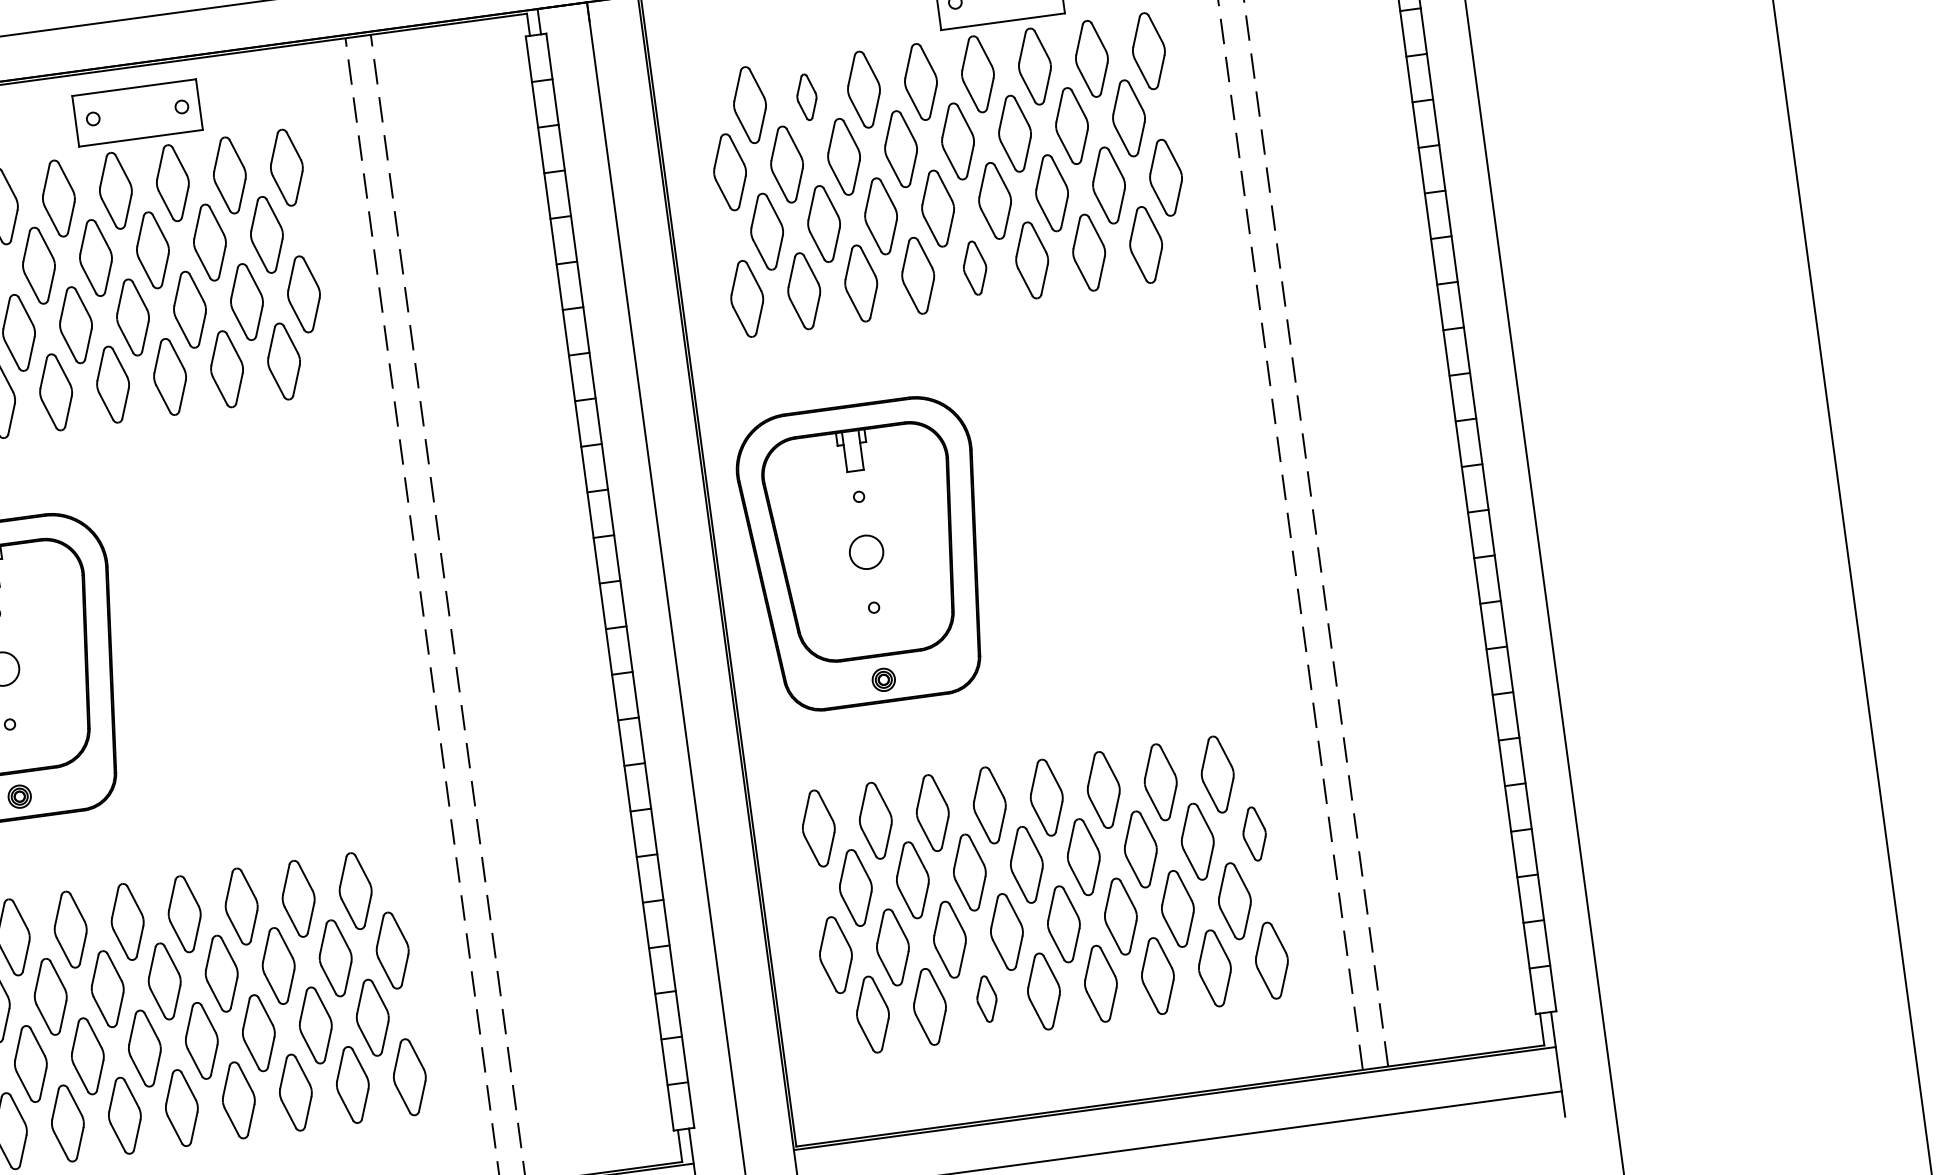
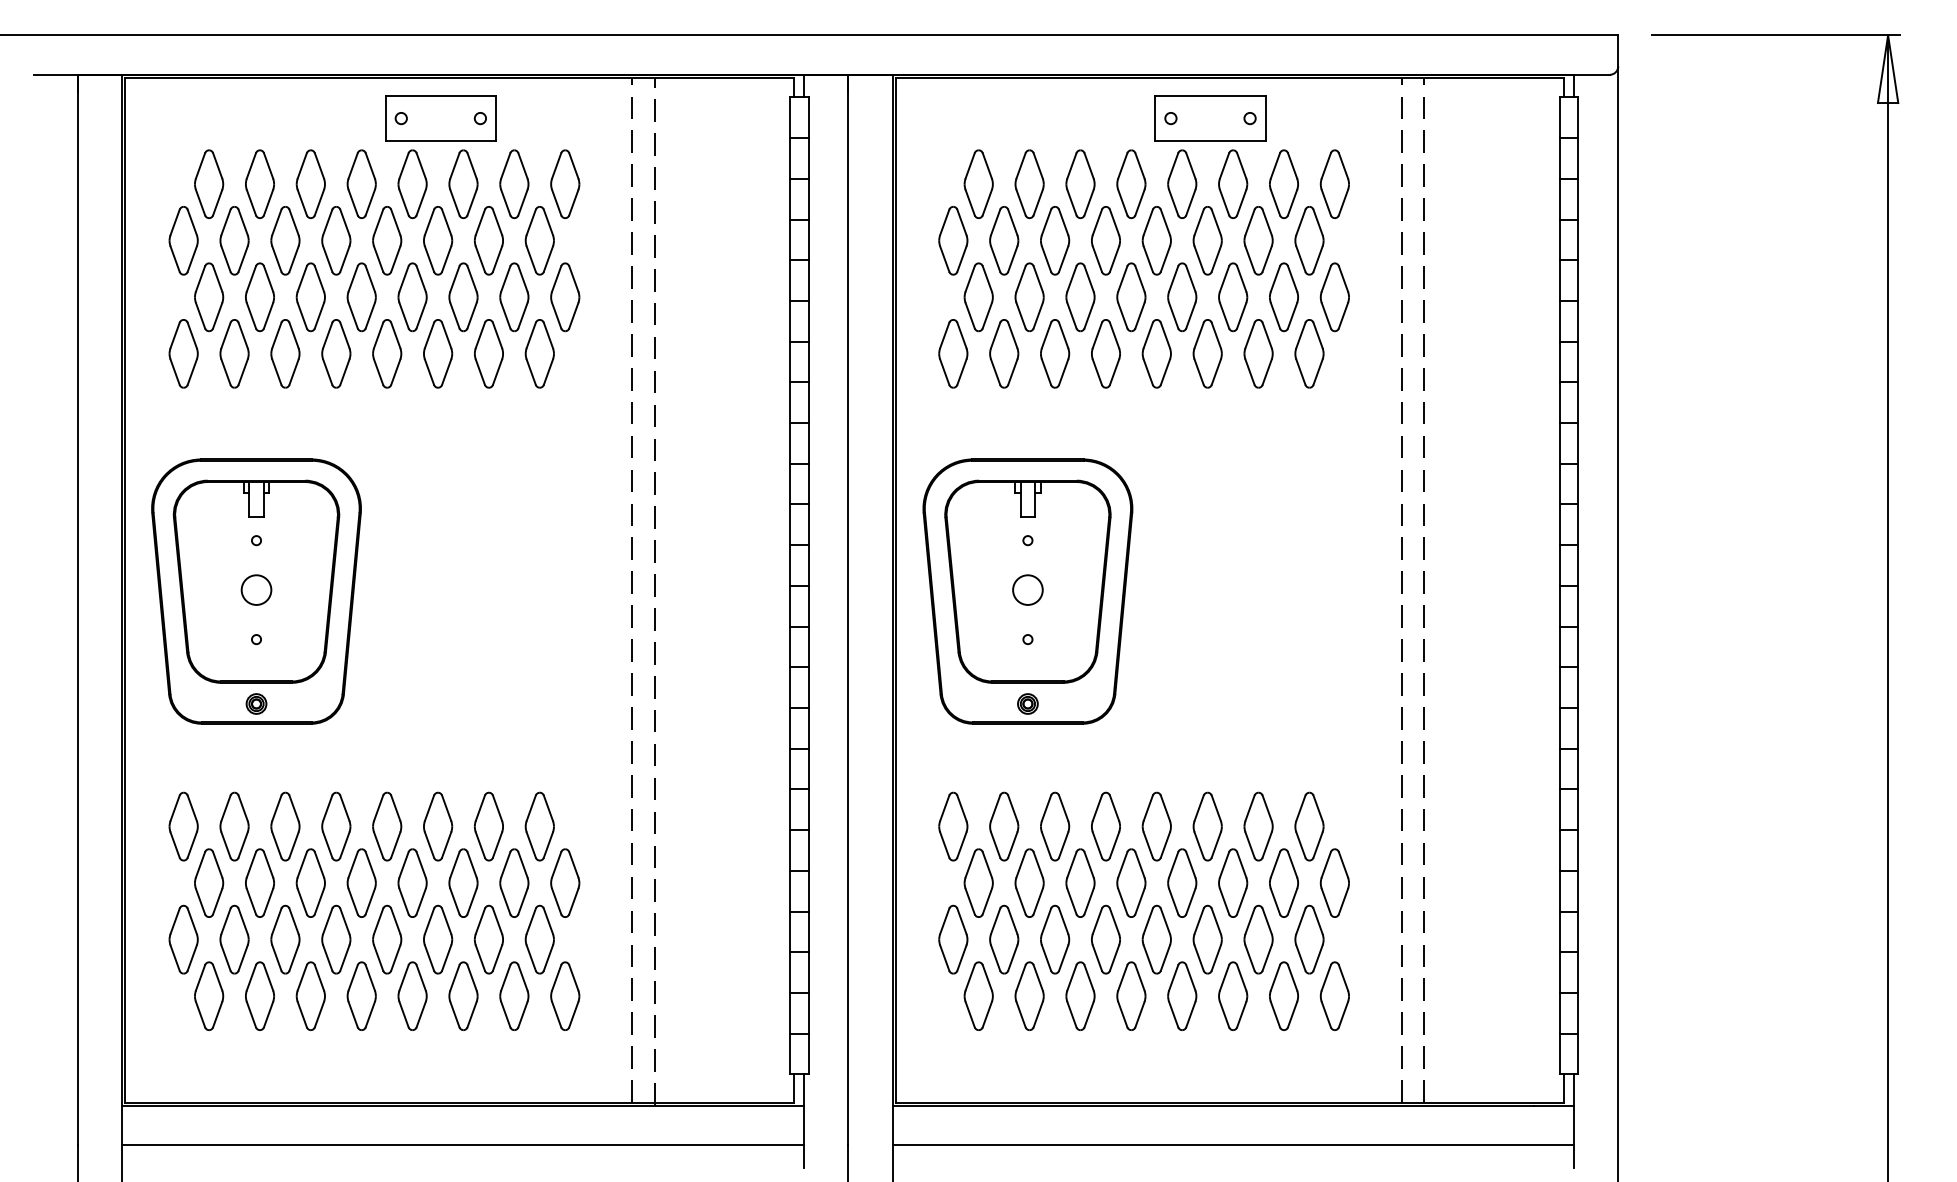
part: (806, 96) -> (1029, 183), size x1.67
part: (974, 267) -> (1156, 353), size x1.43
part: (1254, 833) -> (1334, 882), size x1.43
part: (986, 998) -> (1080, 995), size x1.67

